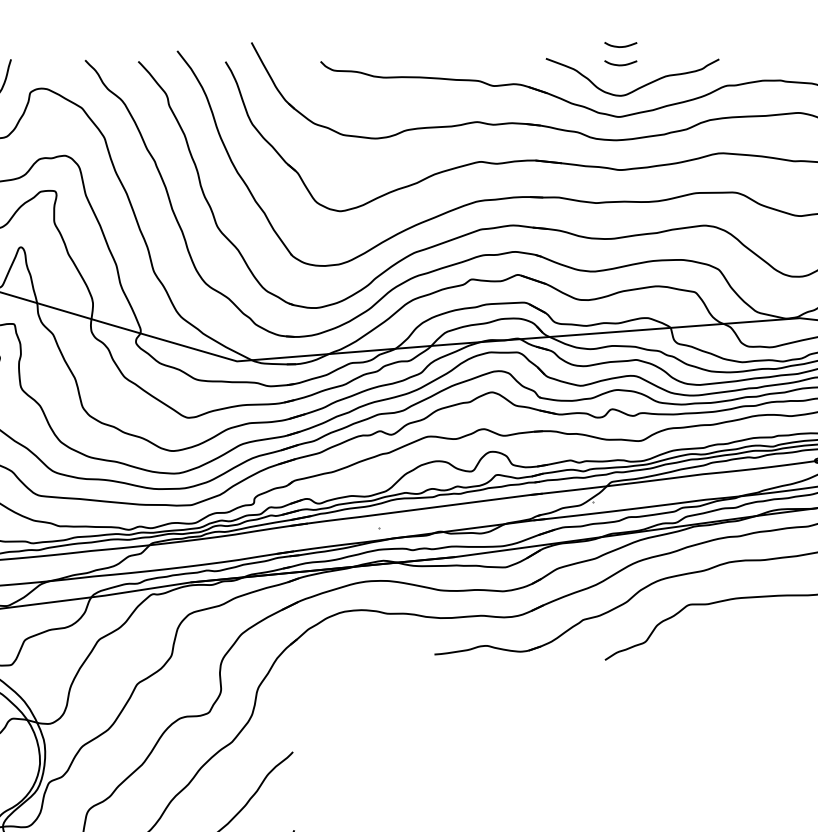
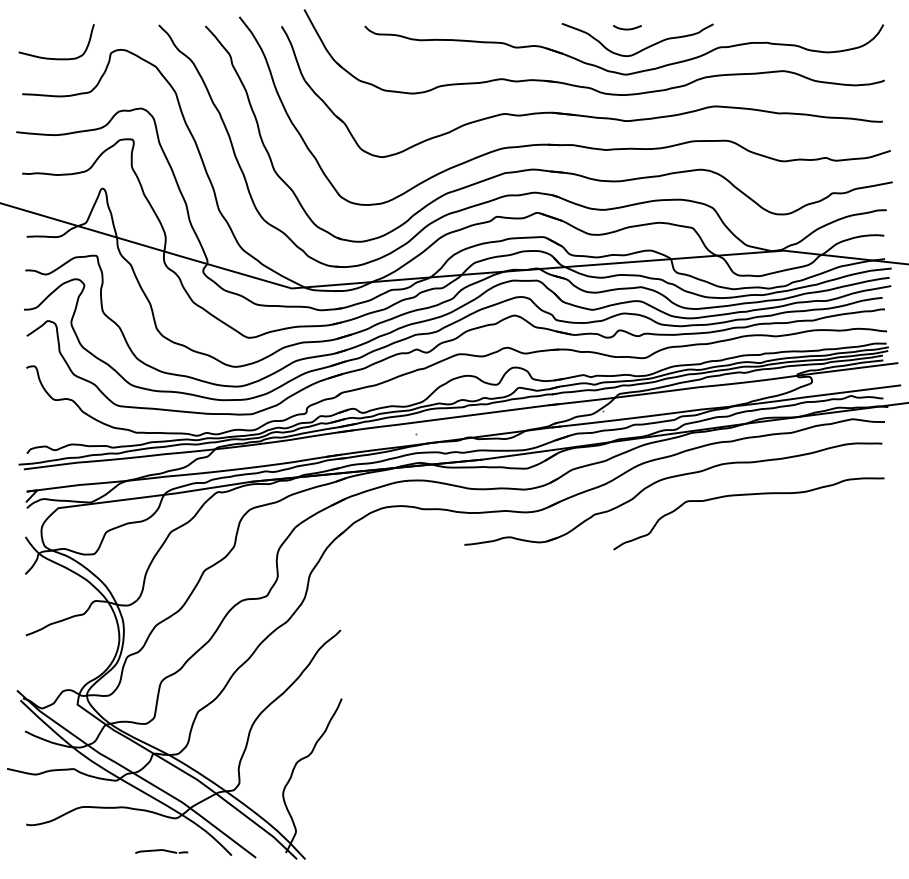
curve: (620, 45) -> (627, 12), removed

